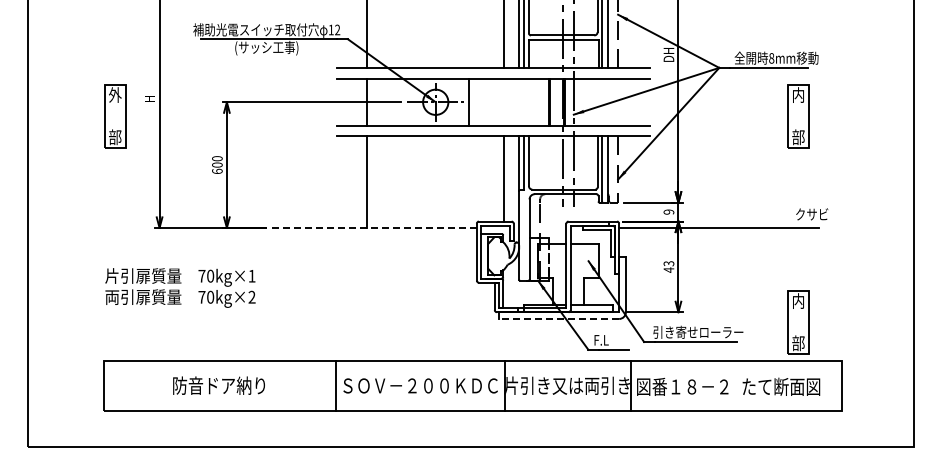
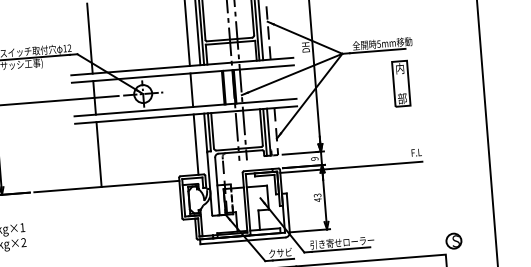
text: (771, 58) -> (378, 44), 8mm -> 5mm
line: (469, 101) -> (191, 89), moved
text: (812, 214) -> (416, 152), クサビ -> F.L
line: (375, 227) -> (107, 186), dashed -> solid
line: (559, 318) -> (243, 240), dashed -> solid
part: (798, 322) -> (412, 230), removed
text: (610, 339) -> (280, 252), F.L -> クサビ
part: (854, 342) -> (453, 241), added

